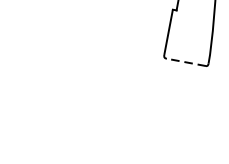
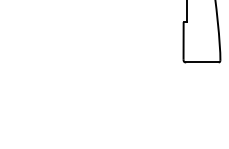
line: (185, 62) -> (201, 62), dashed -> solid

